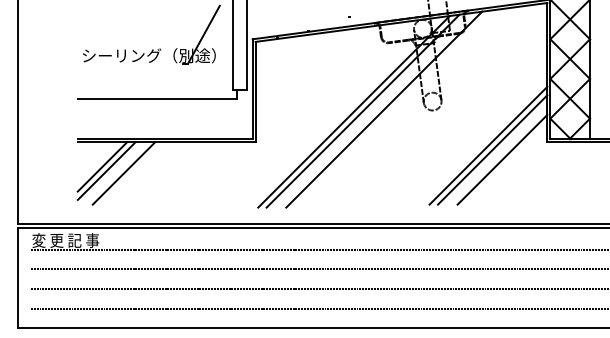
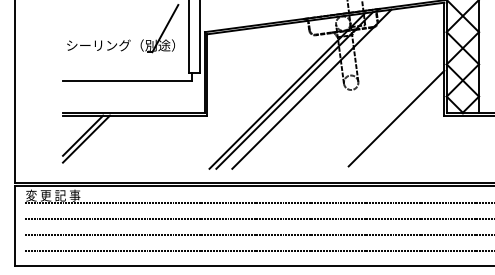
line: (492, 149) -> (399, 121), removed
line: (502, 159) -> (407, 129), removed
line: (123, 173) -> (100, 141), removed

